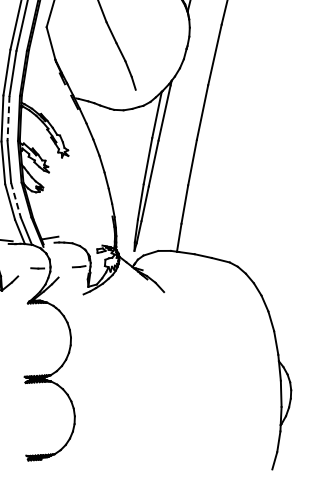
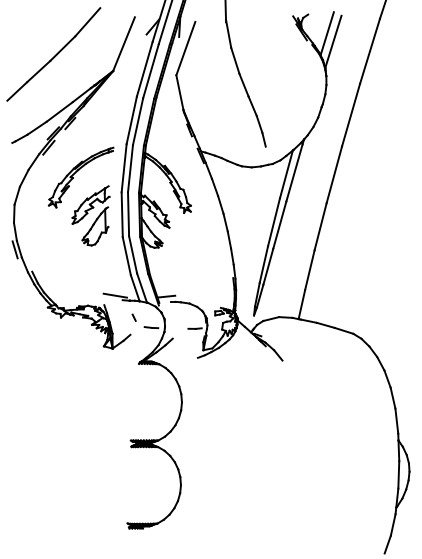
line: (8, 118) -> (130, 168), dashed -> solid
line: (16, 199) -> (133, 254), dashed -> solid
line: (20, 259) -> (133, 317), added

